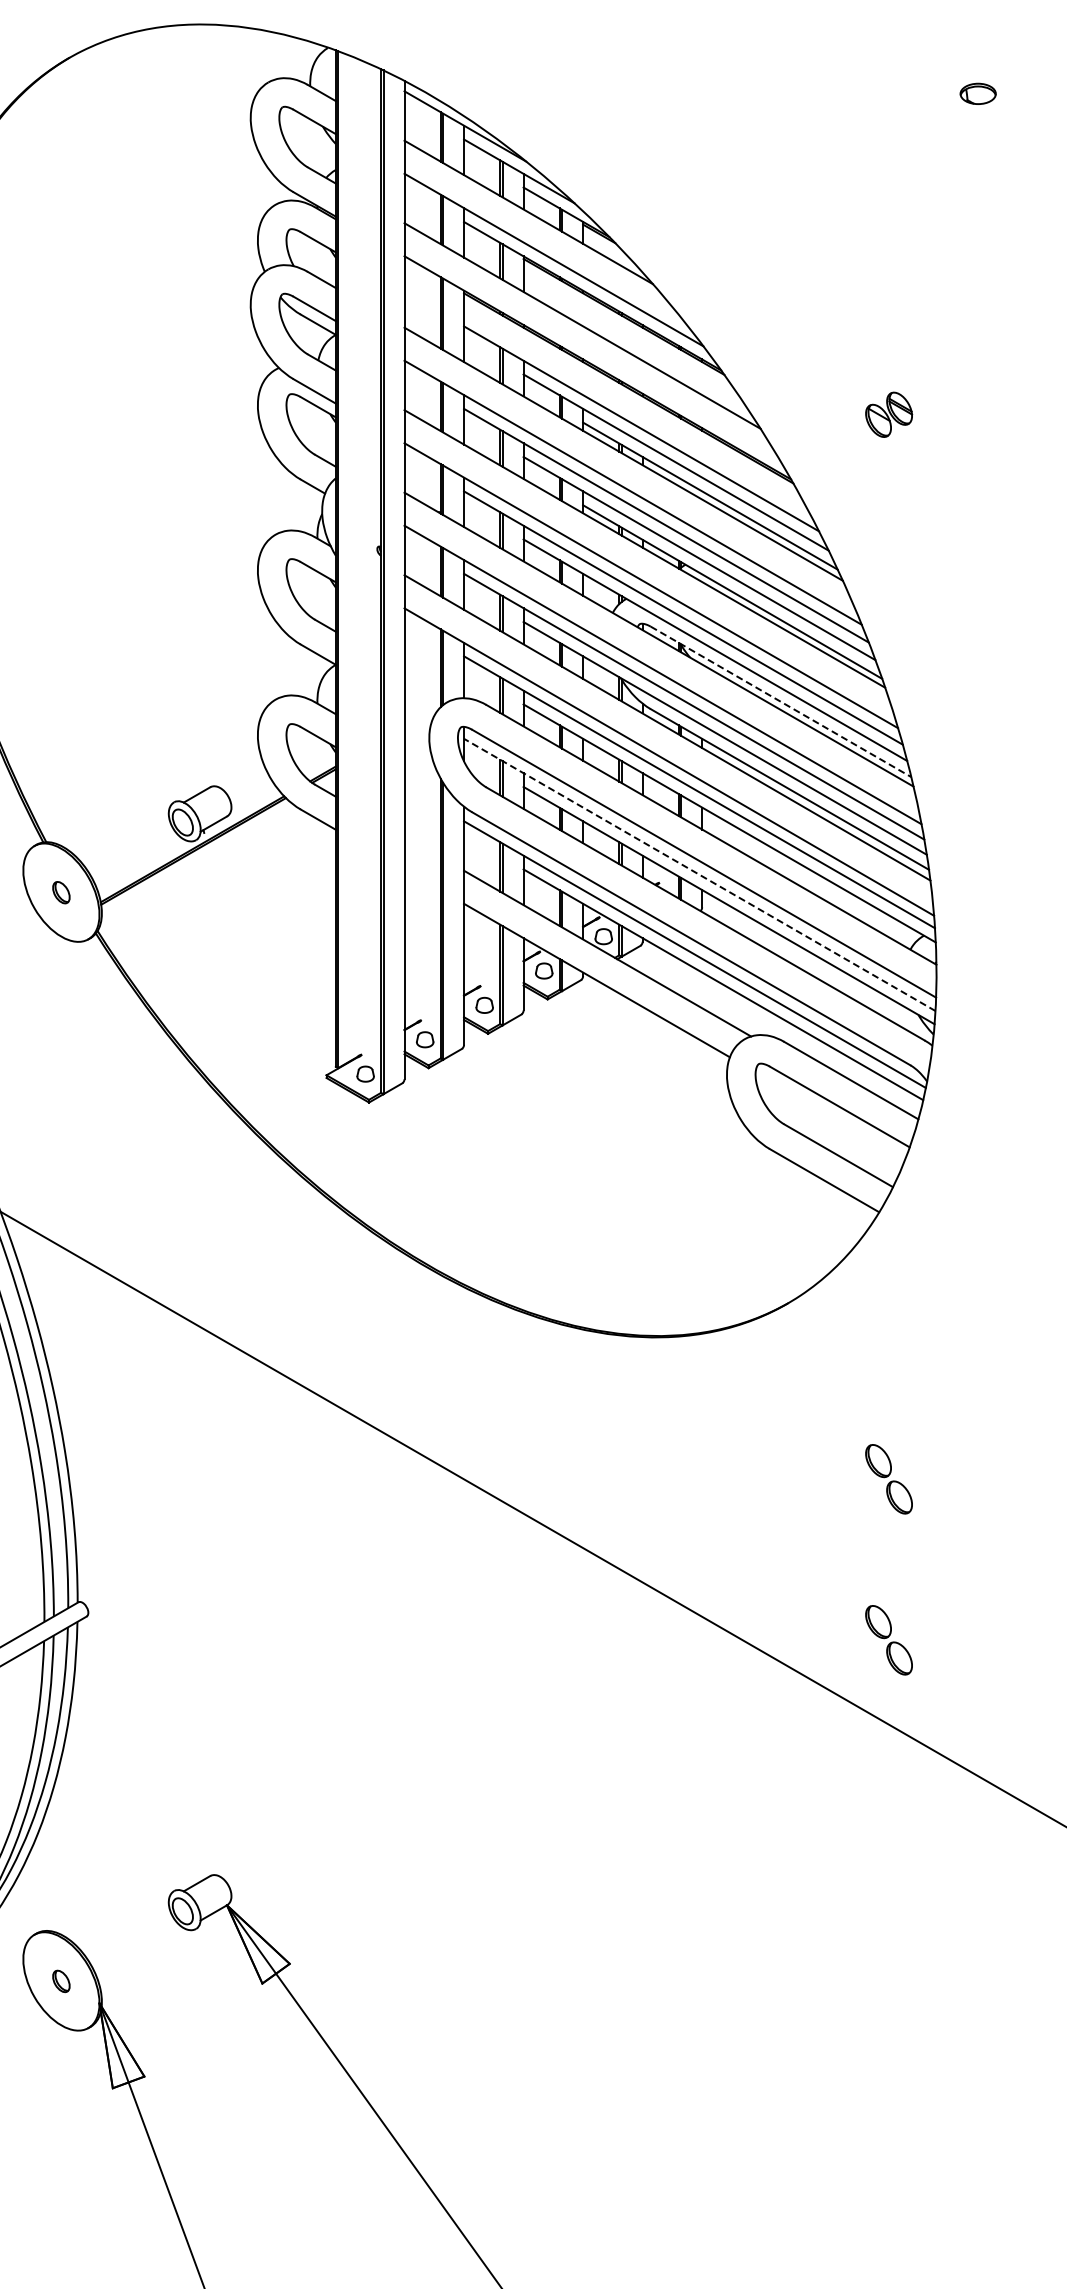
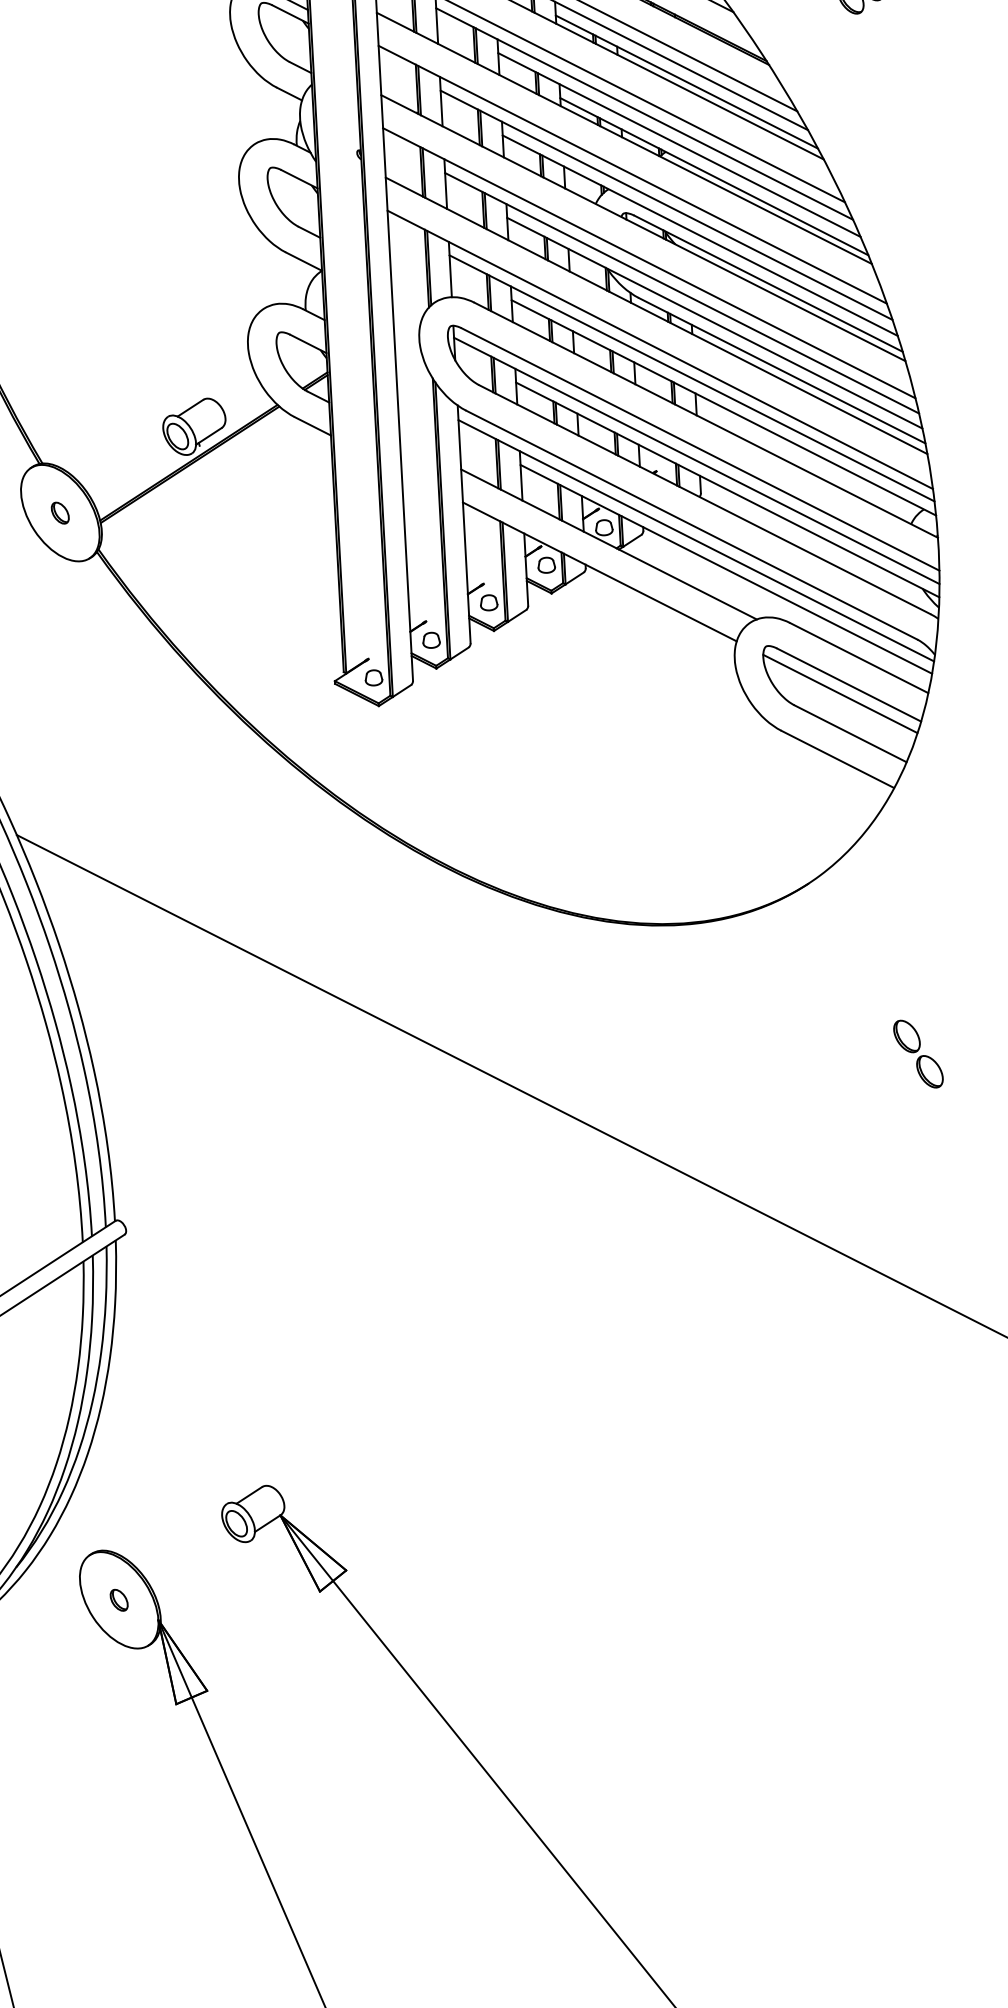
line: (781, 702) -> (769, 284), dashed -> solid
line: (699, 874) -> (696, 460), dashed -> solid
line: (830, 1115) -> (840, 694), added
part: (888, 1640) -> (926, 1215), removed

